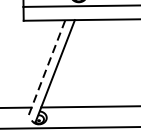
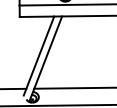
line: (46, 68) -> (38, 56), dashed -> solid

